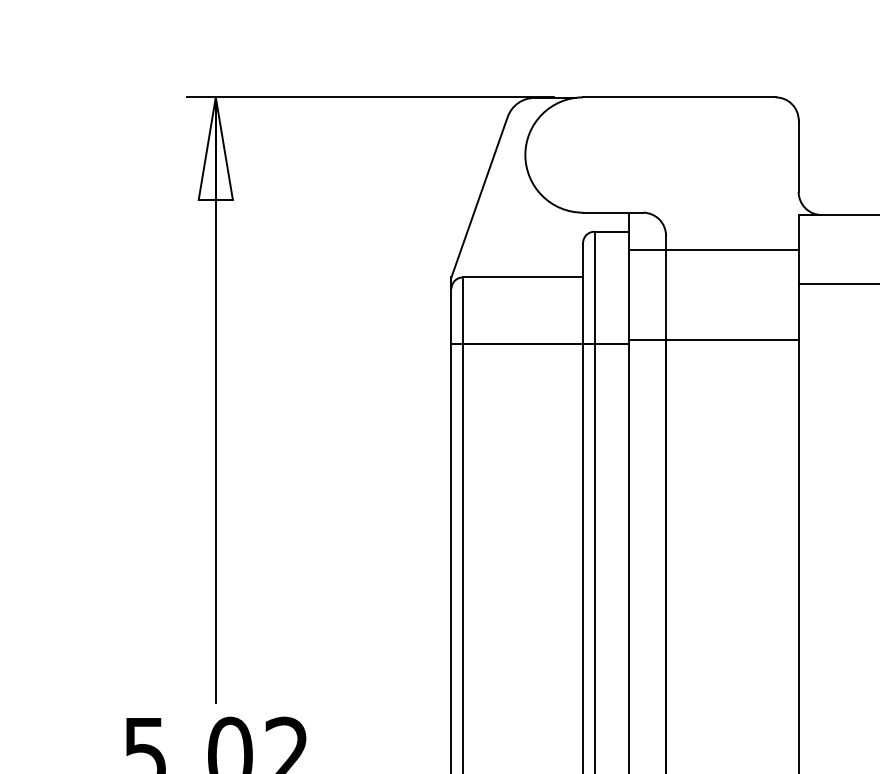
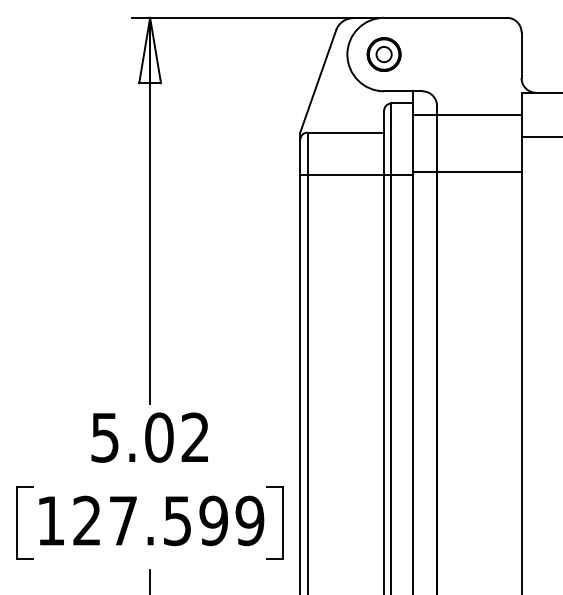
part: (582, 154) -> (383, 54), added

